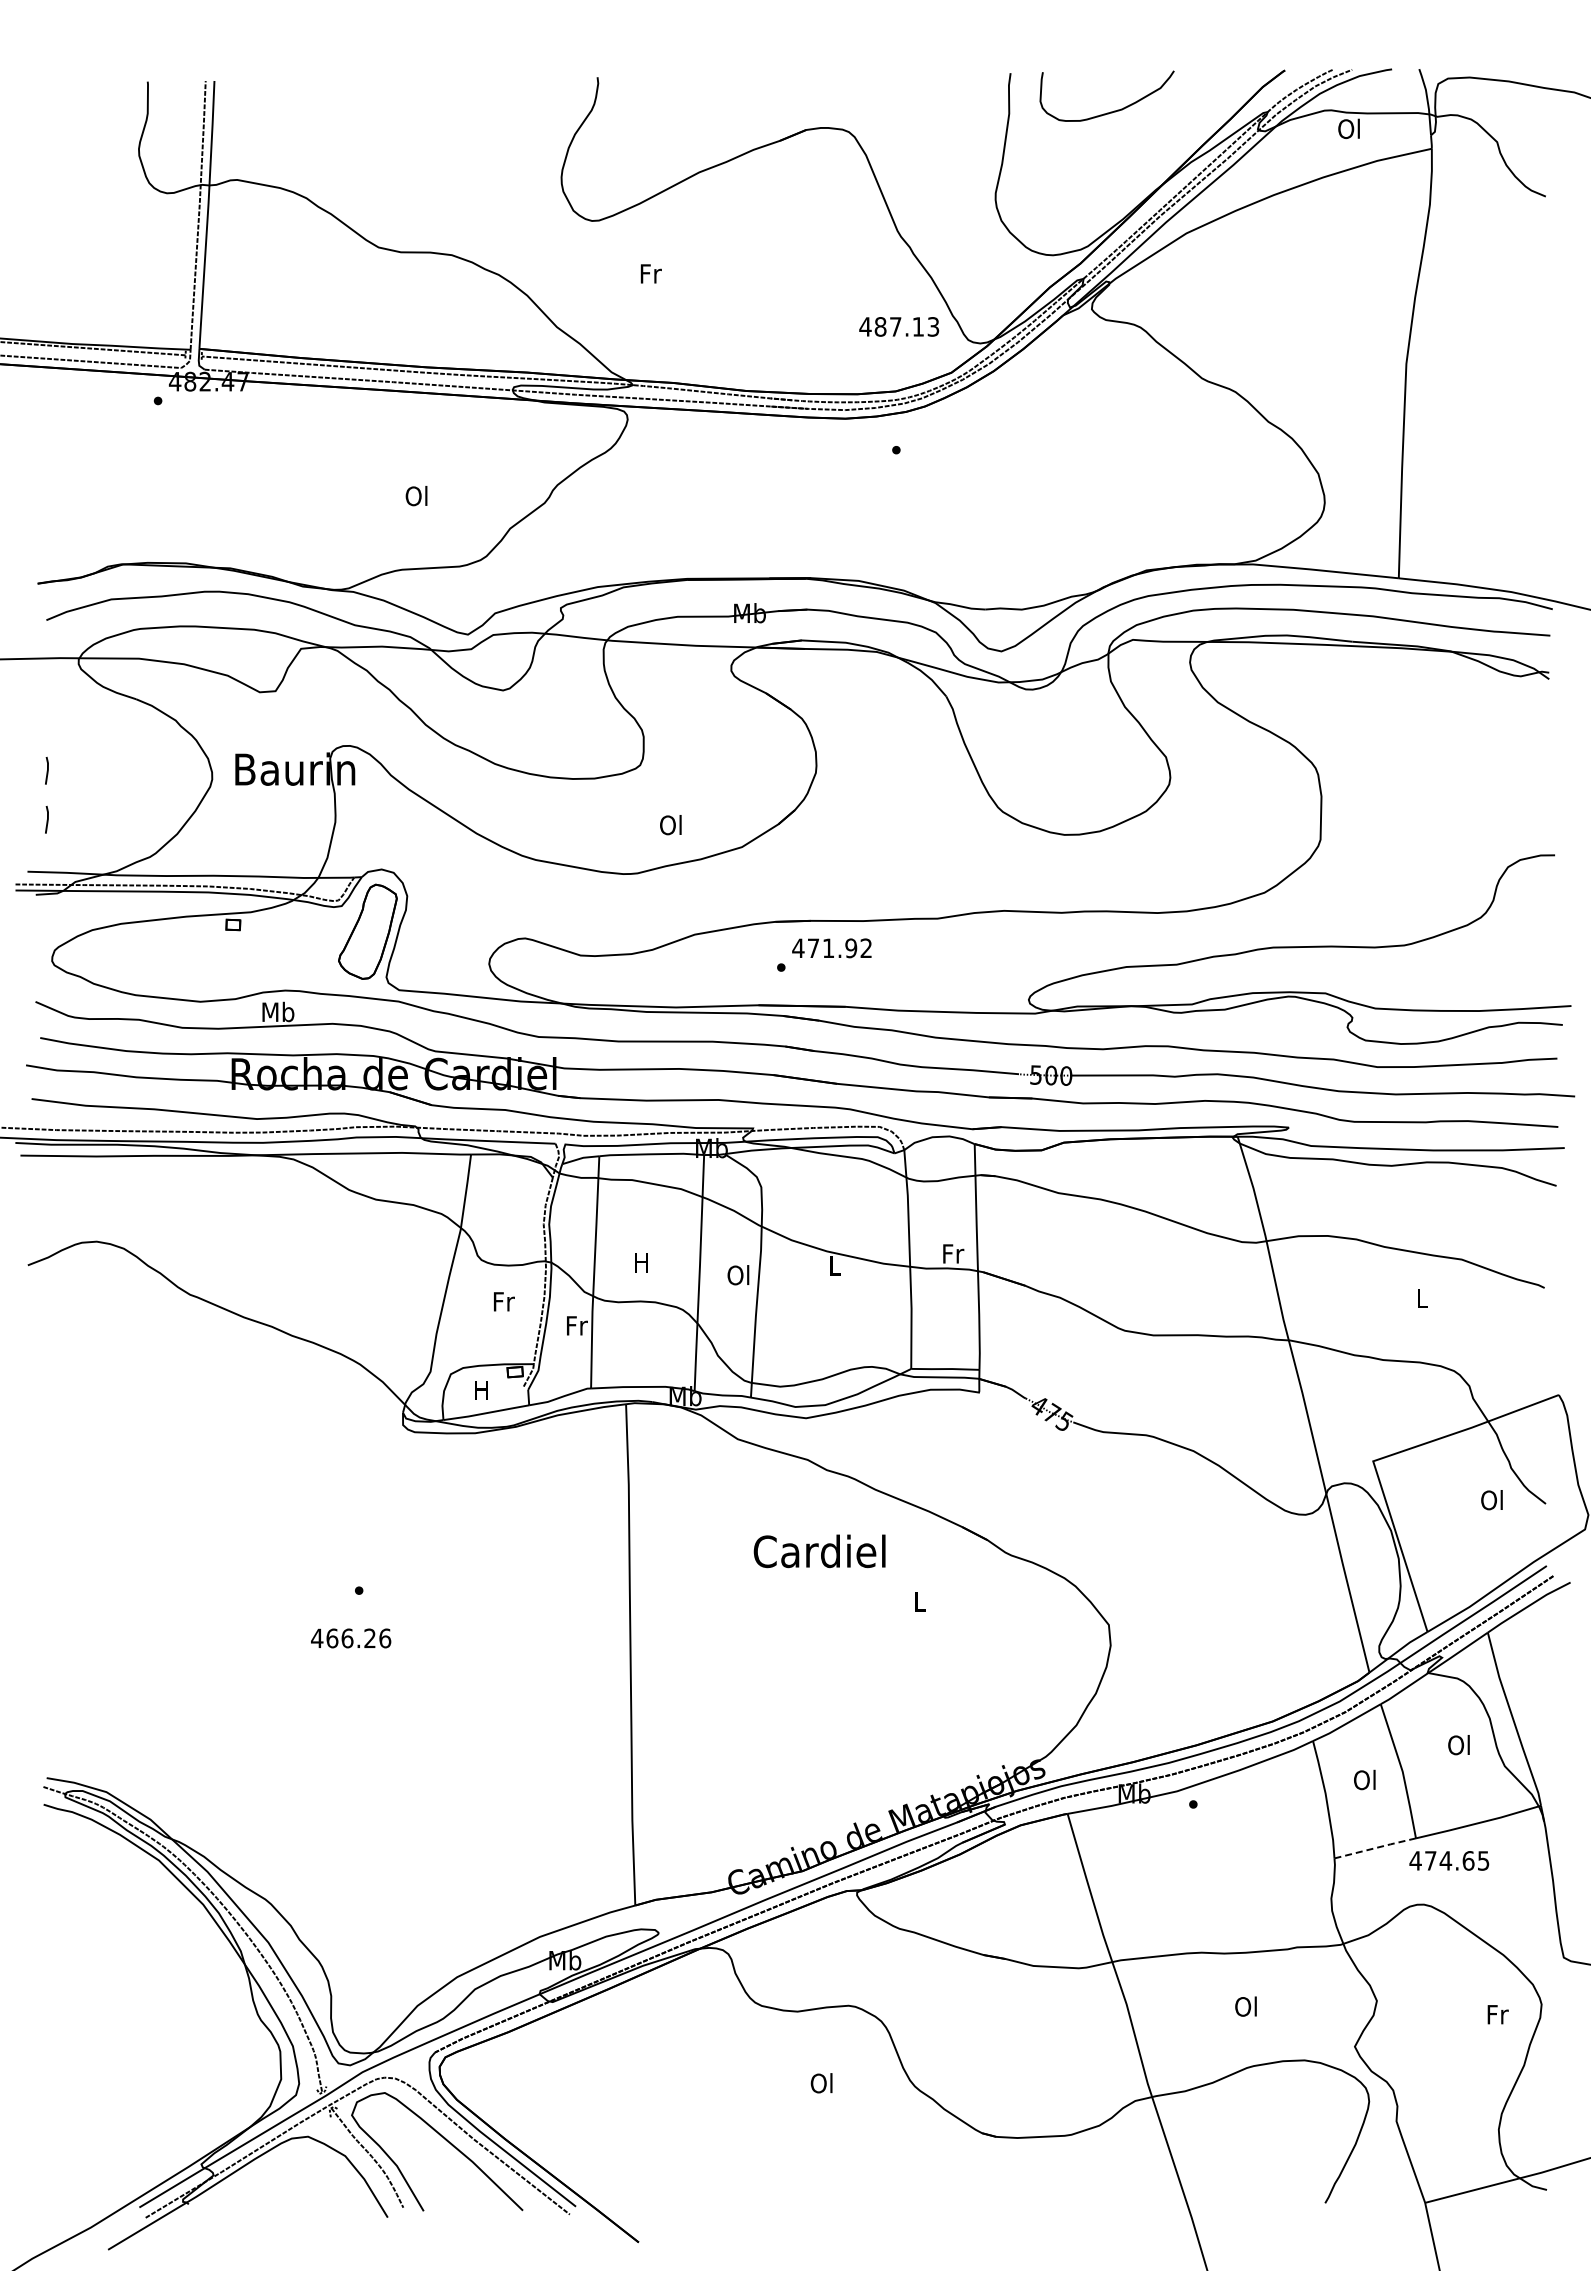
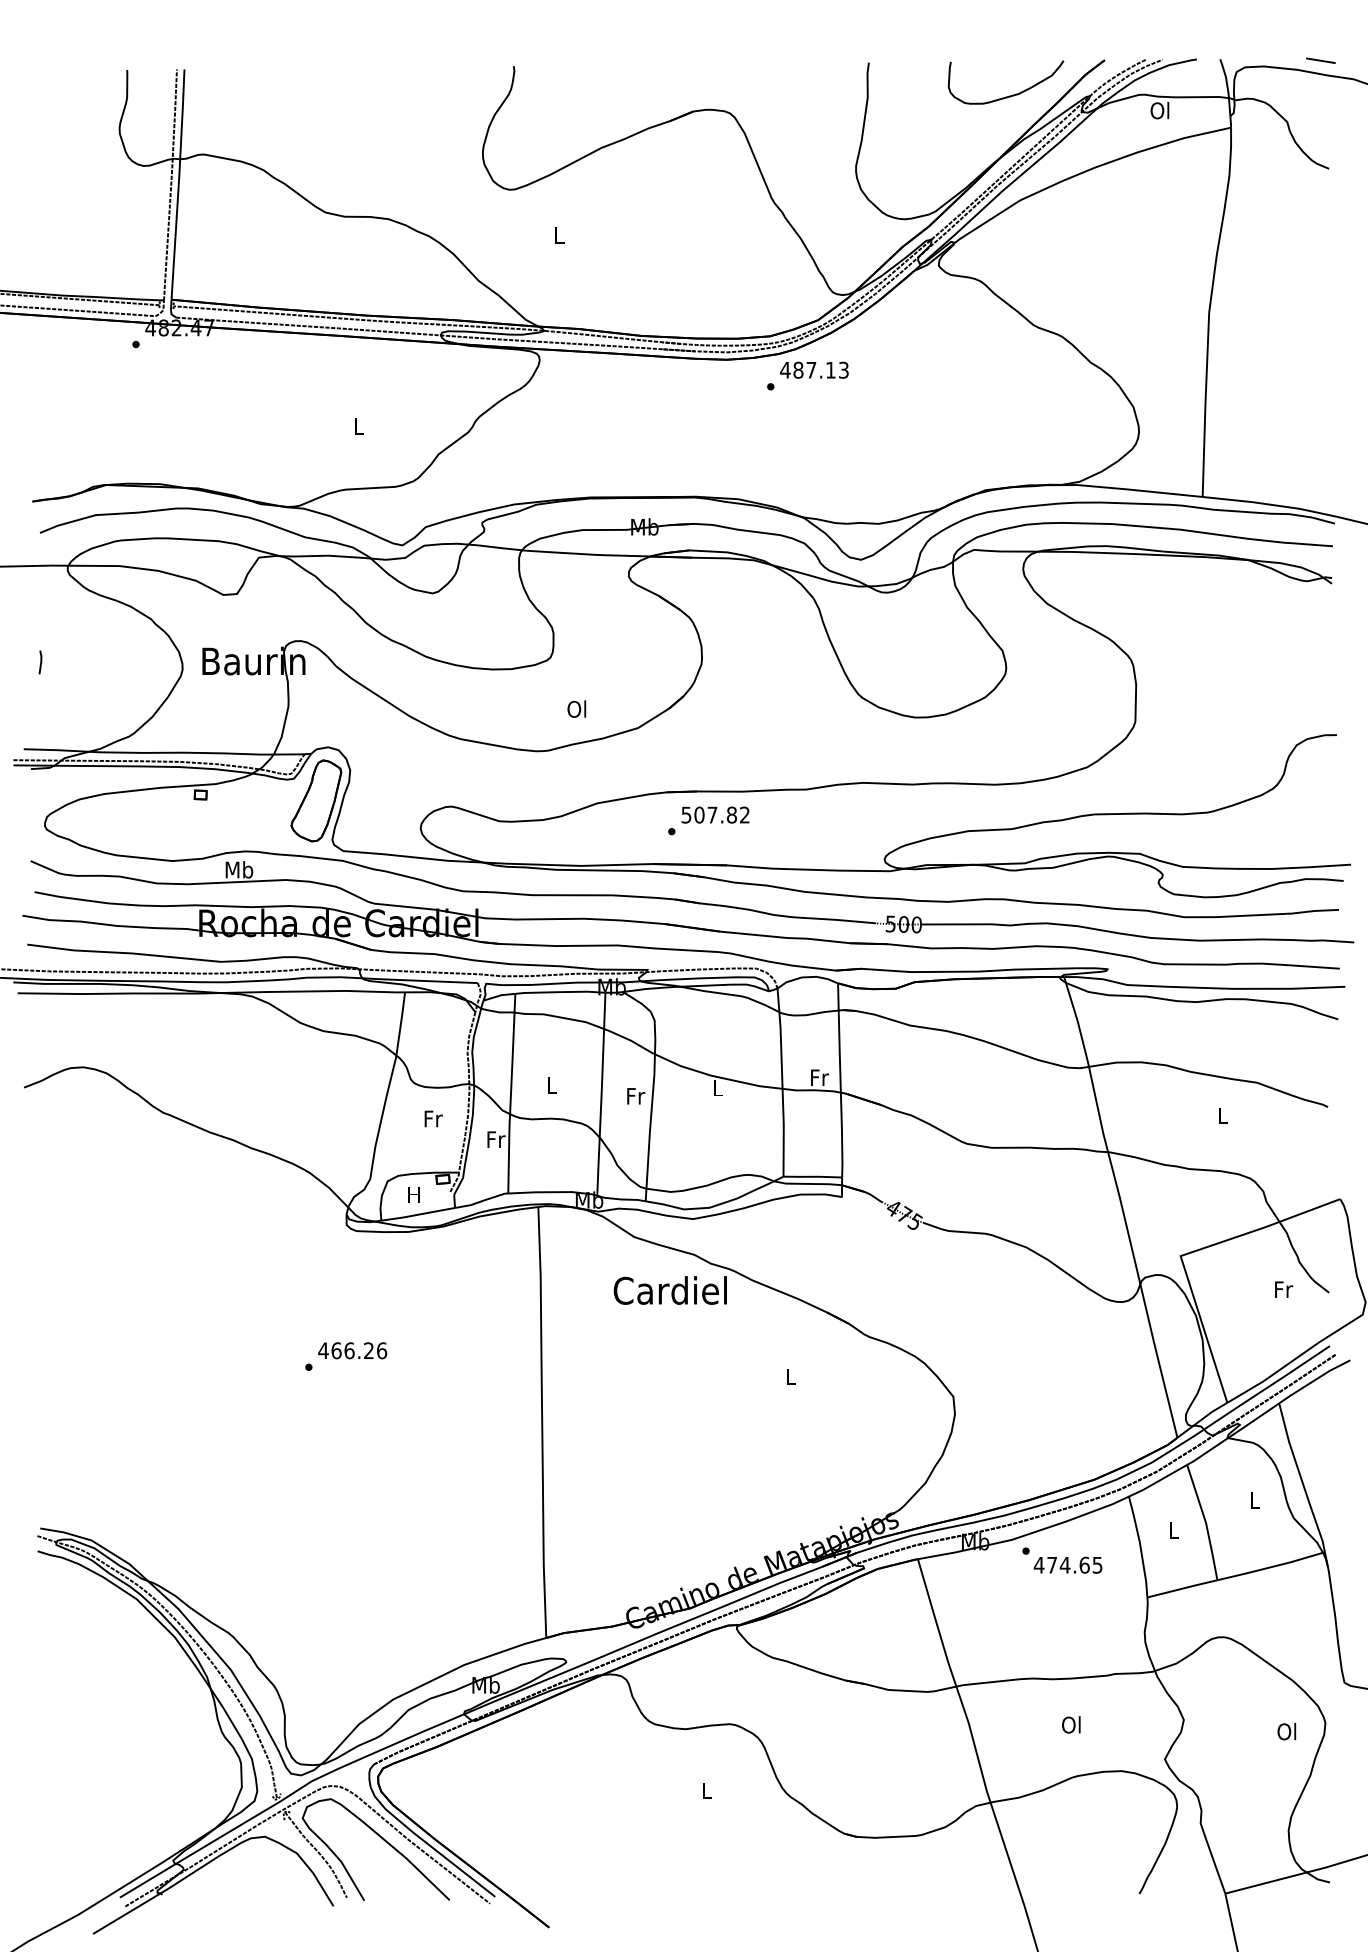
line: (1536, 70) -> (1321, 60), added
curve: (1110, 111) -> (1008, 95), moved
text: (650, 273) -> (559, 234), Fr -> L
text: (899, 326) -> (814, 369), moved
text: (416, 495) -> (358, 425), Ol -> L
line: (47, 819) -> (40, 704), removed
text: (824, 948) -> (708, 815), 471.92 -> 507.82
text: (641, 1262) -> (551, 1085), H -> L
text: (738, 1275) -> (634, 1096), Ol -> Fr
text: (1492, 1500) -> (1283, 1289), Ol -> Fr
text: (819, 1551) -> (670, 1290), moved
text: (351, 1638) -> (353, 1350), moved
text: (1458, 1745) -> (1253, 1500), Ol -> L
text: (1364, 1779) -> (1173, 1529), Ol -> L
line: (1375, 1848) -> (1182, 1588), dashed -> solid
text: (1449, 1860) -> (1068, 1564), moved
text: (1496, 2014) -> (1286, 1731), Fr -> Ol
text: (821, 2083) -> (706, 1790), Ol -> L

